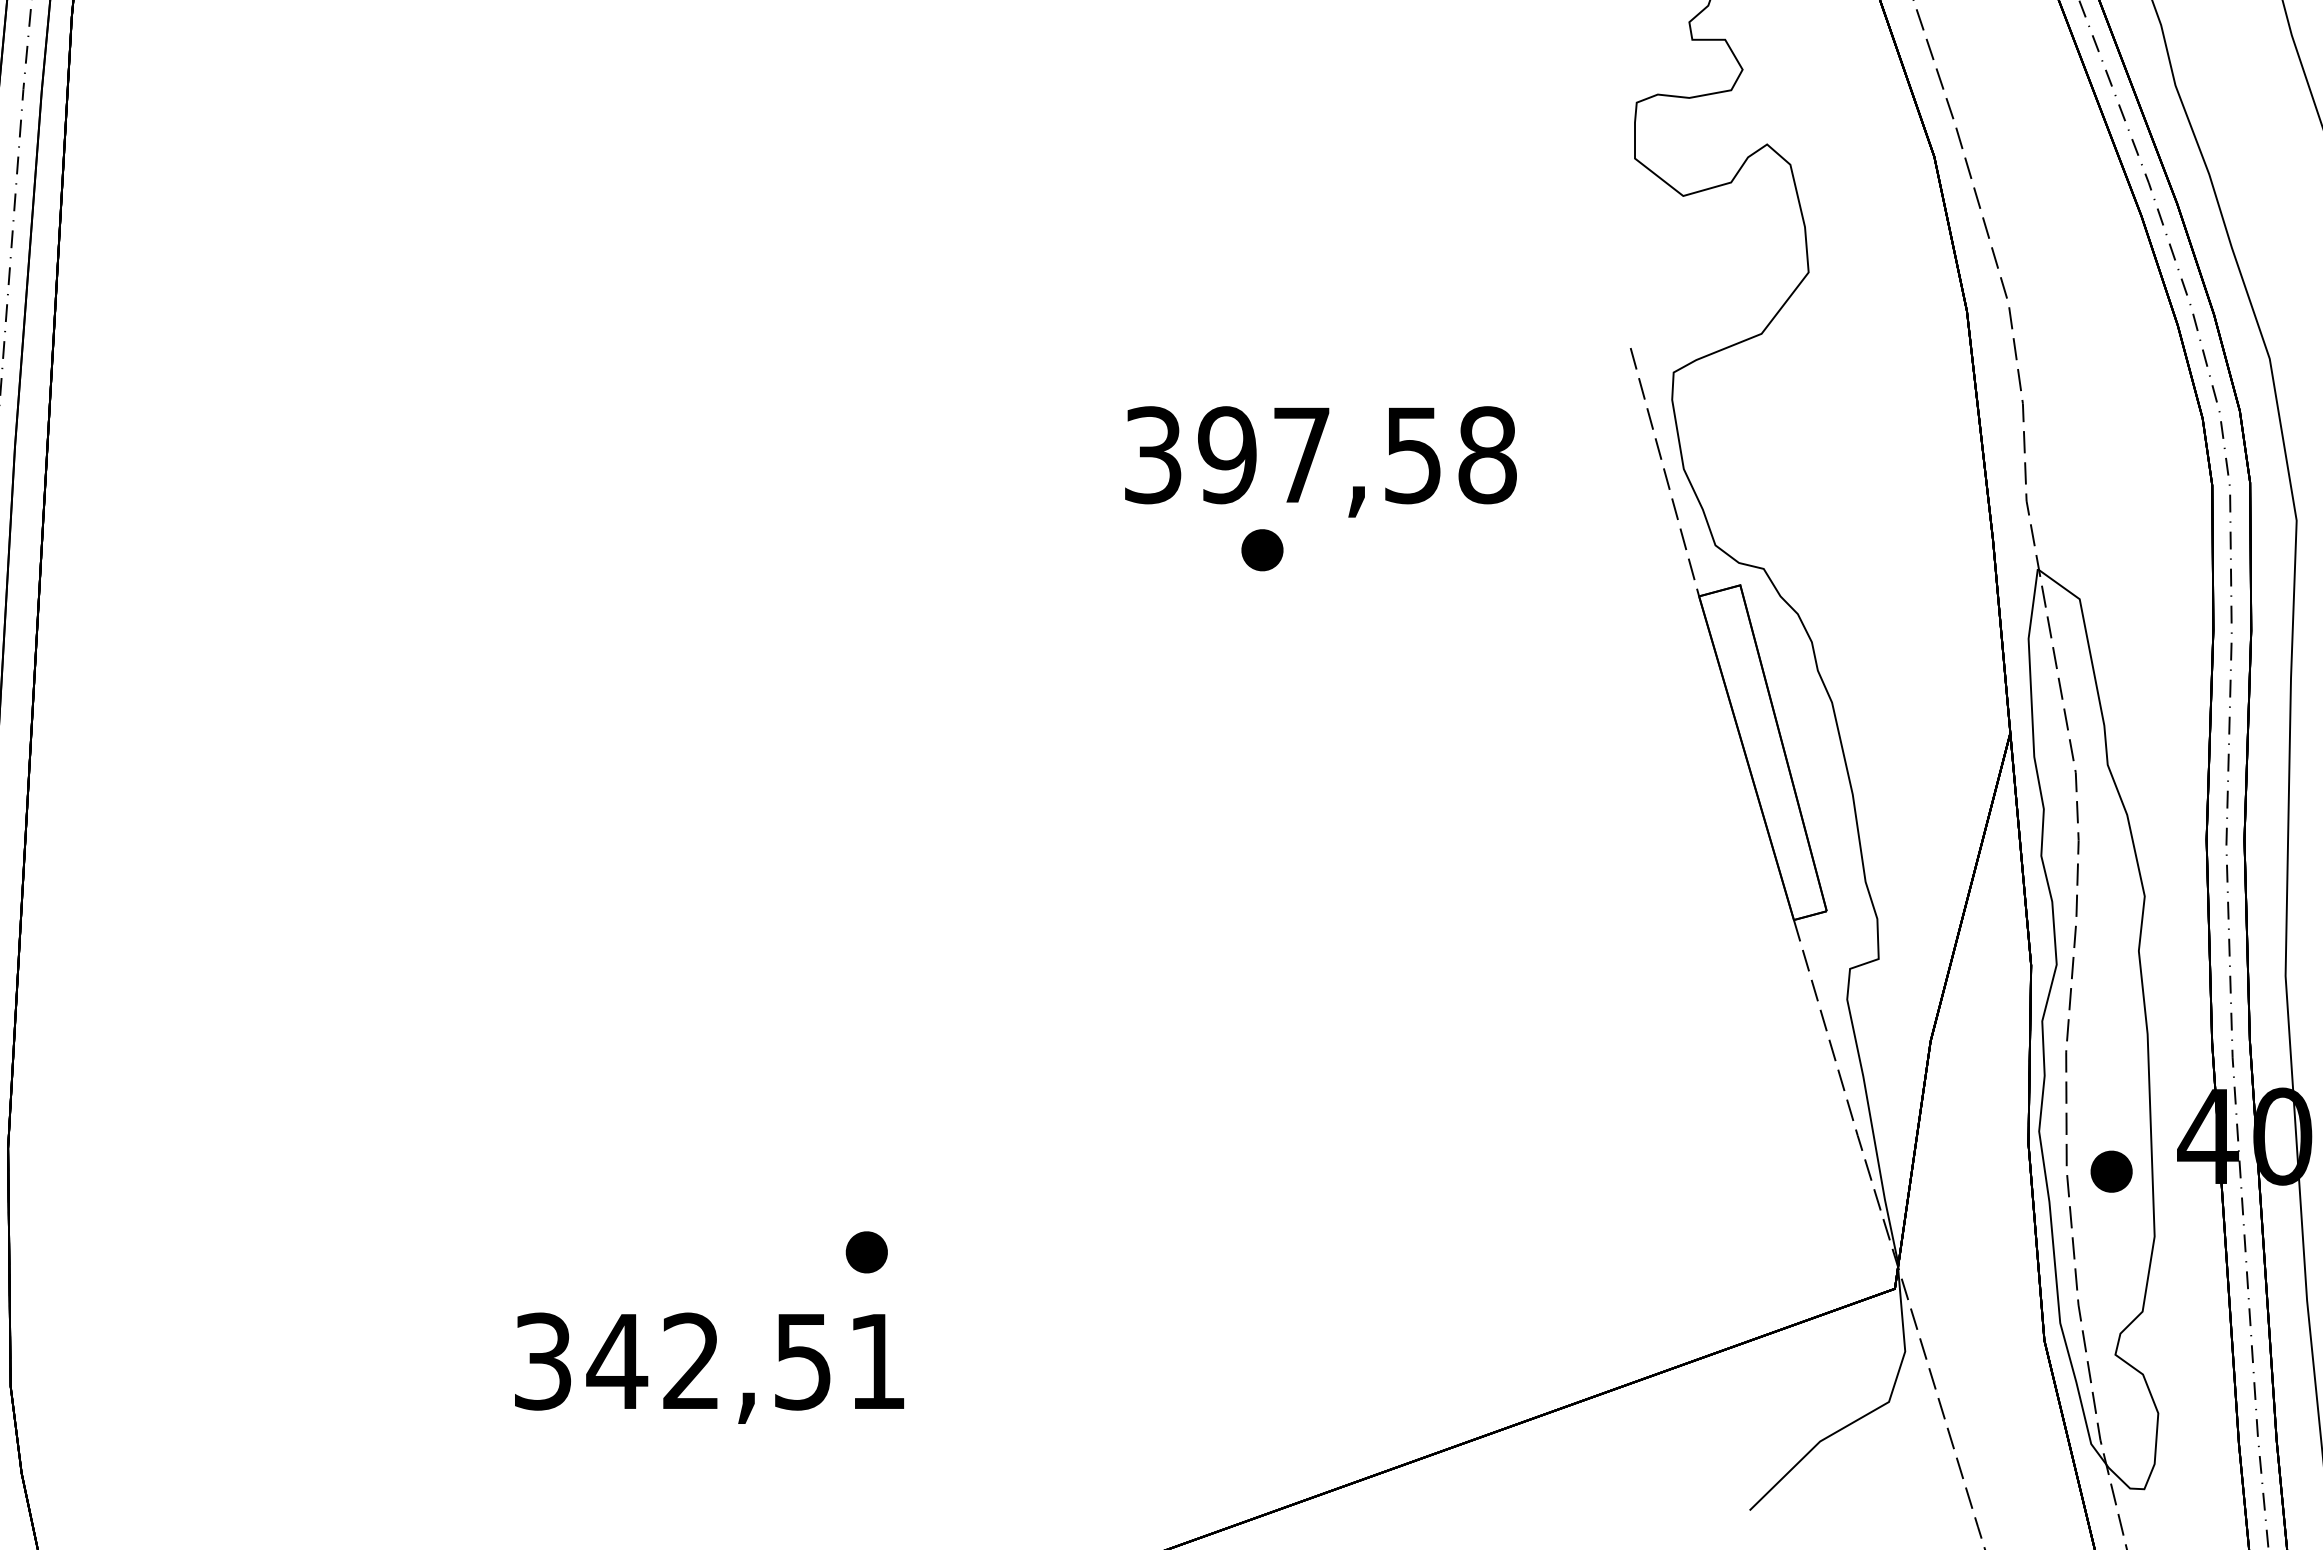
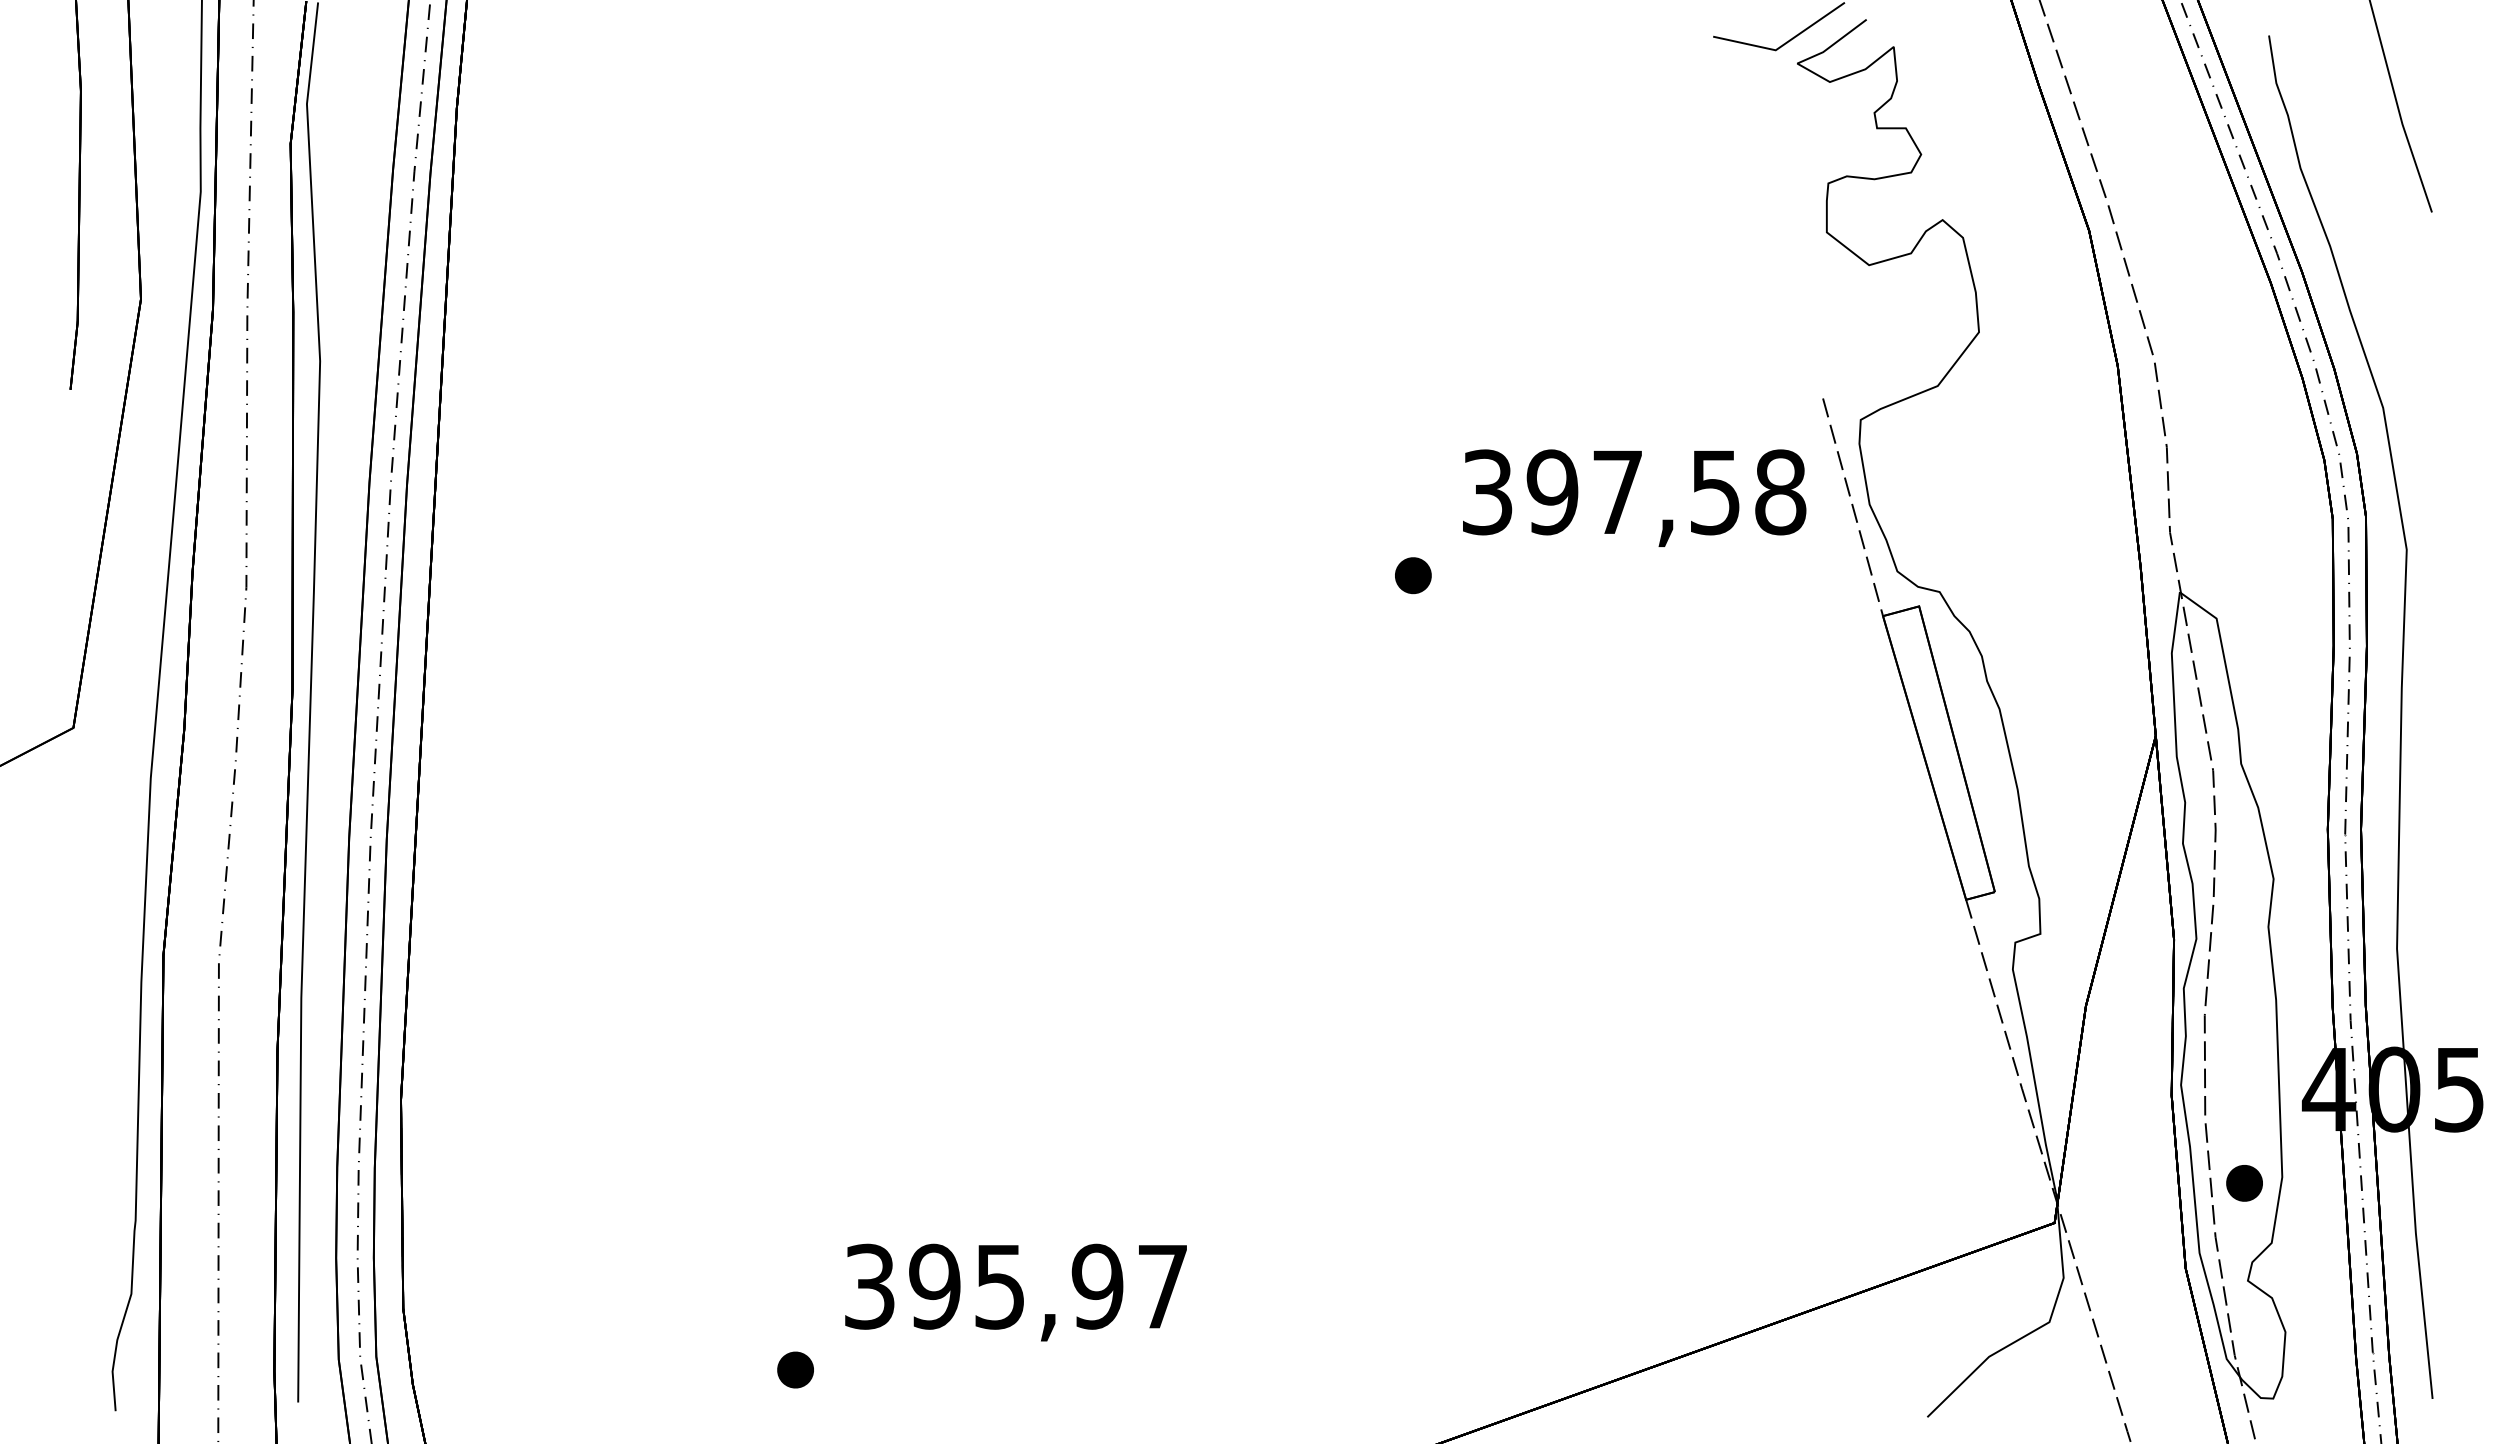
text: (1320, 461) -> (1634, 497), moved
part: (1262, 550) -> (1413, 575), moved
part: (2111, 1171) -> (2244, 1183), moved
part: (866, 1251) -> (795, 1369), moved
text: (744, 1361) -> (1046, 1286), 342,51 -> 395,97

